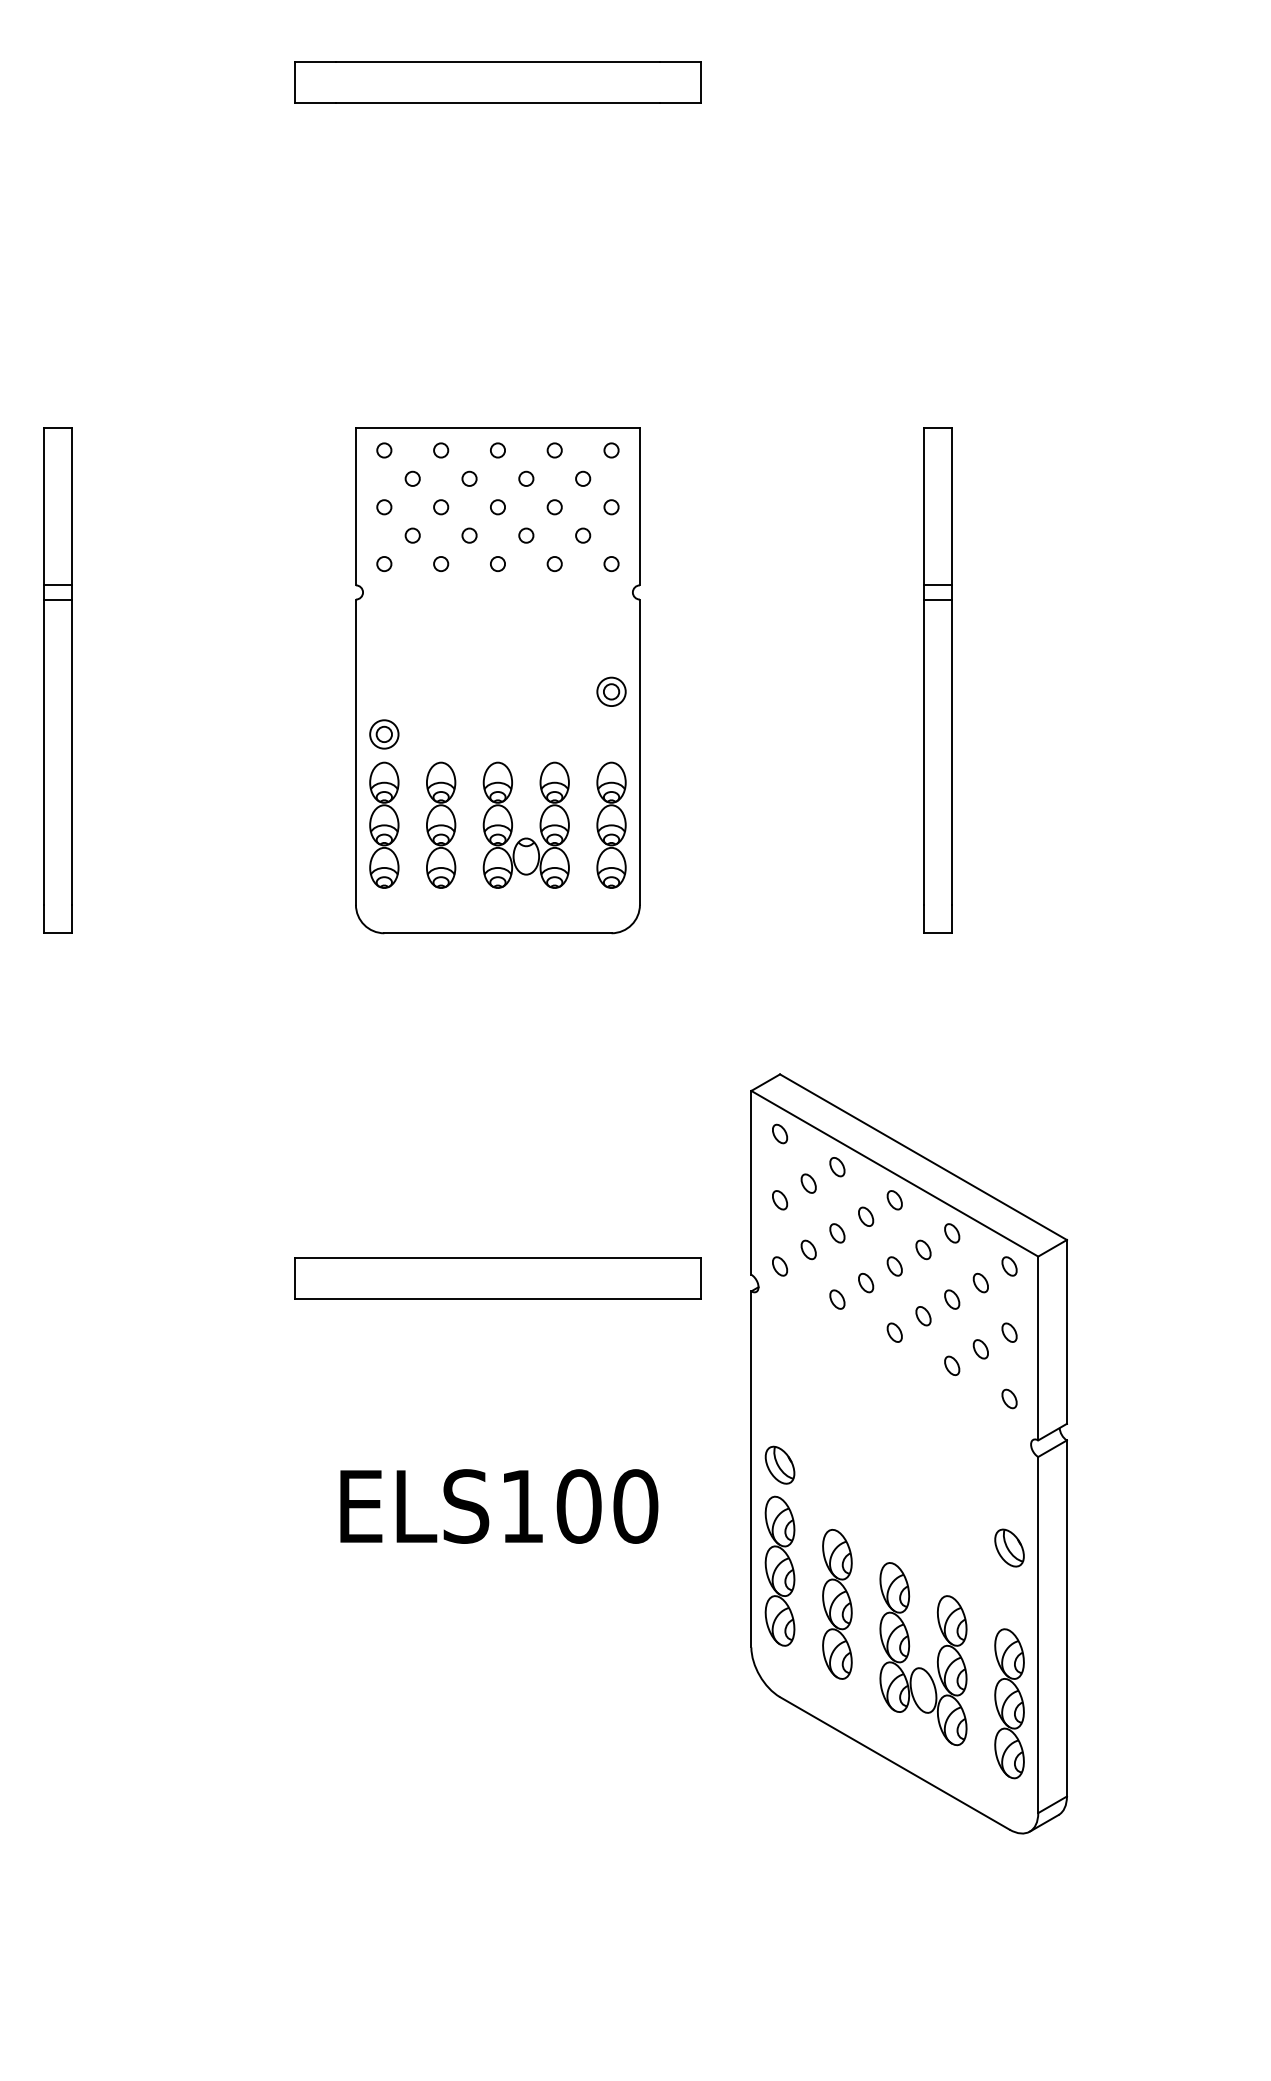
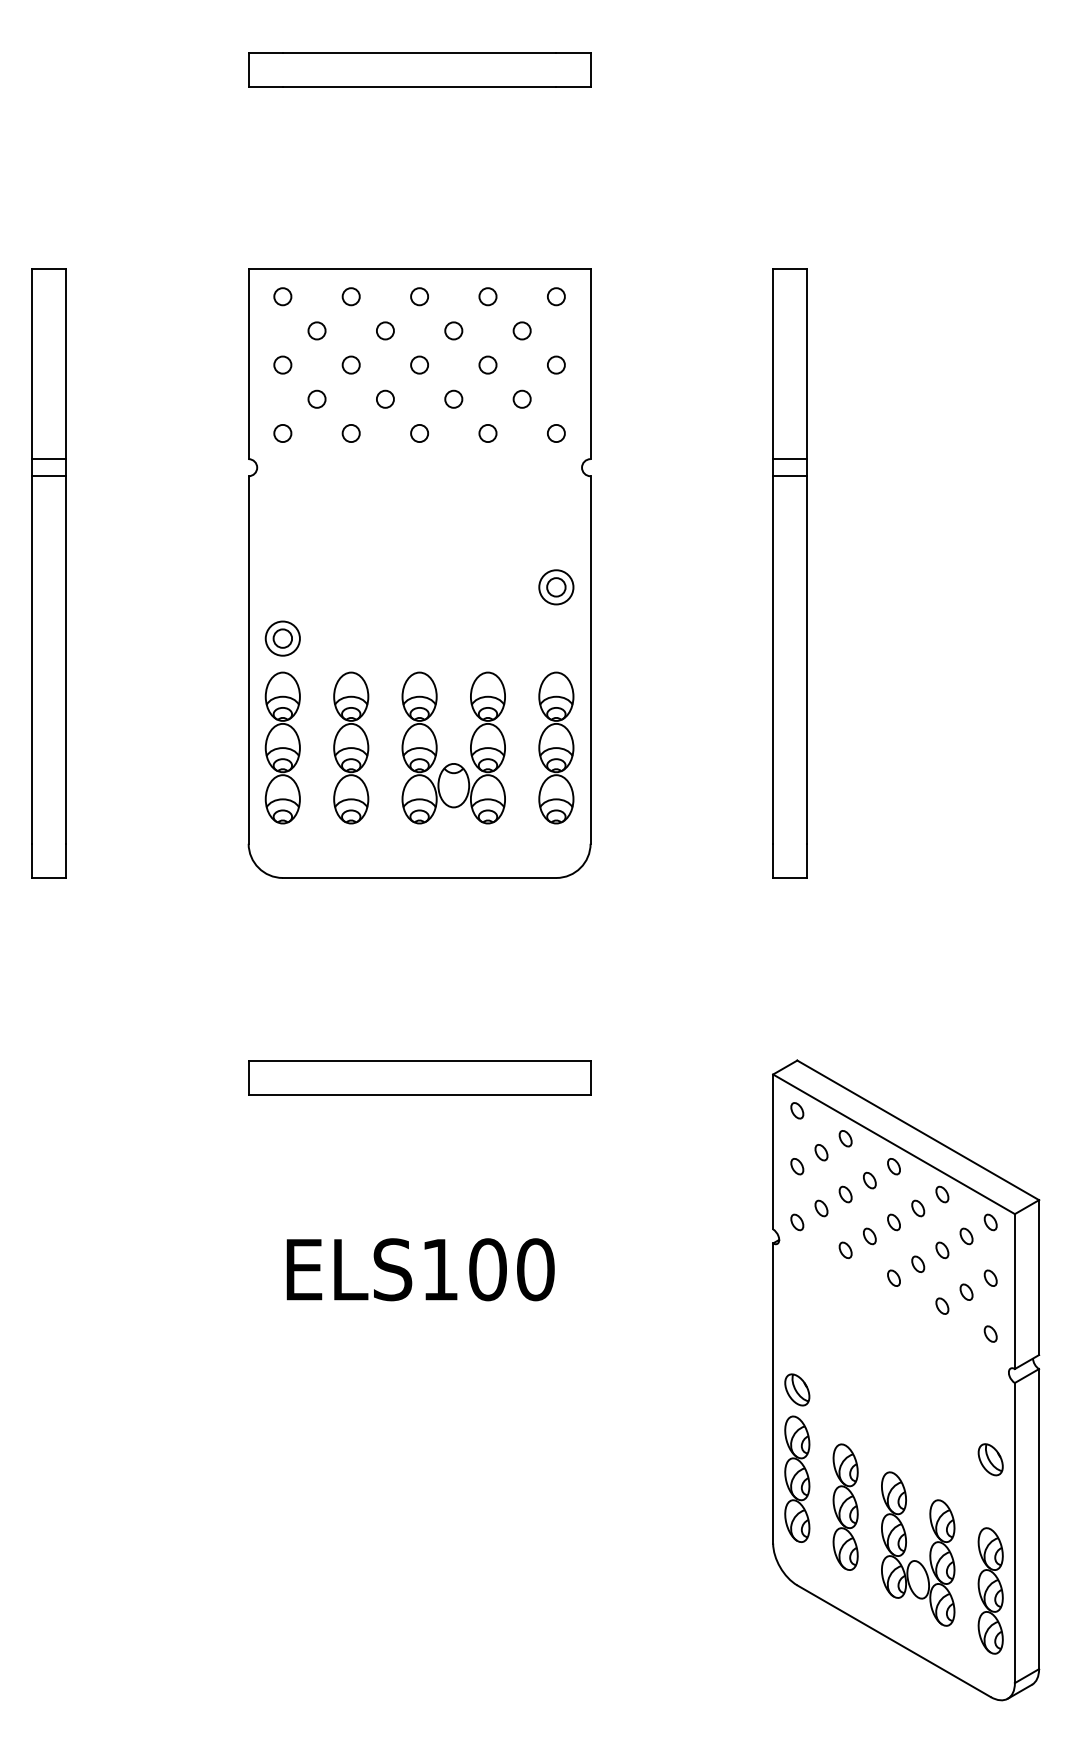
part: (57, 680) -> (48, 573), size x1.43
part: (497, 680) -> (419, 573), size x1.43
part: (936, 680) -> (789, 573), size x1.43
part: (909, 1454) -> (906, 1380), moved

